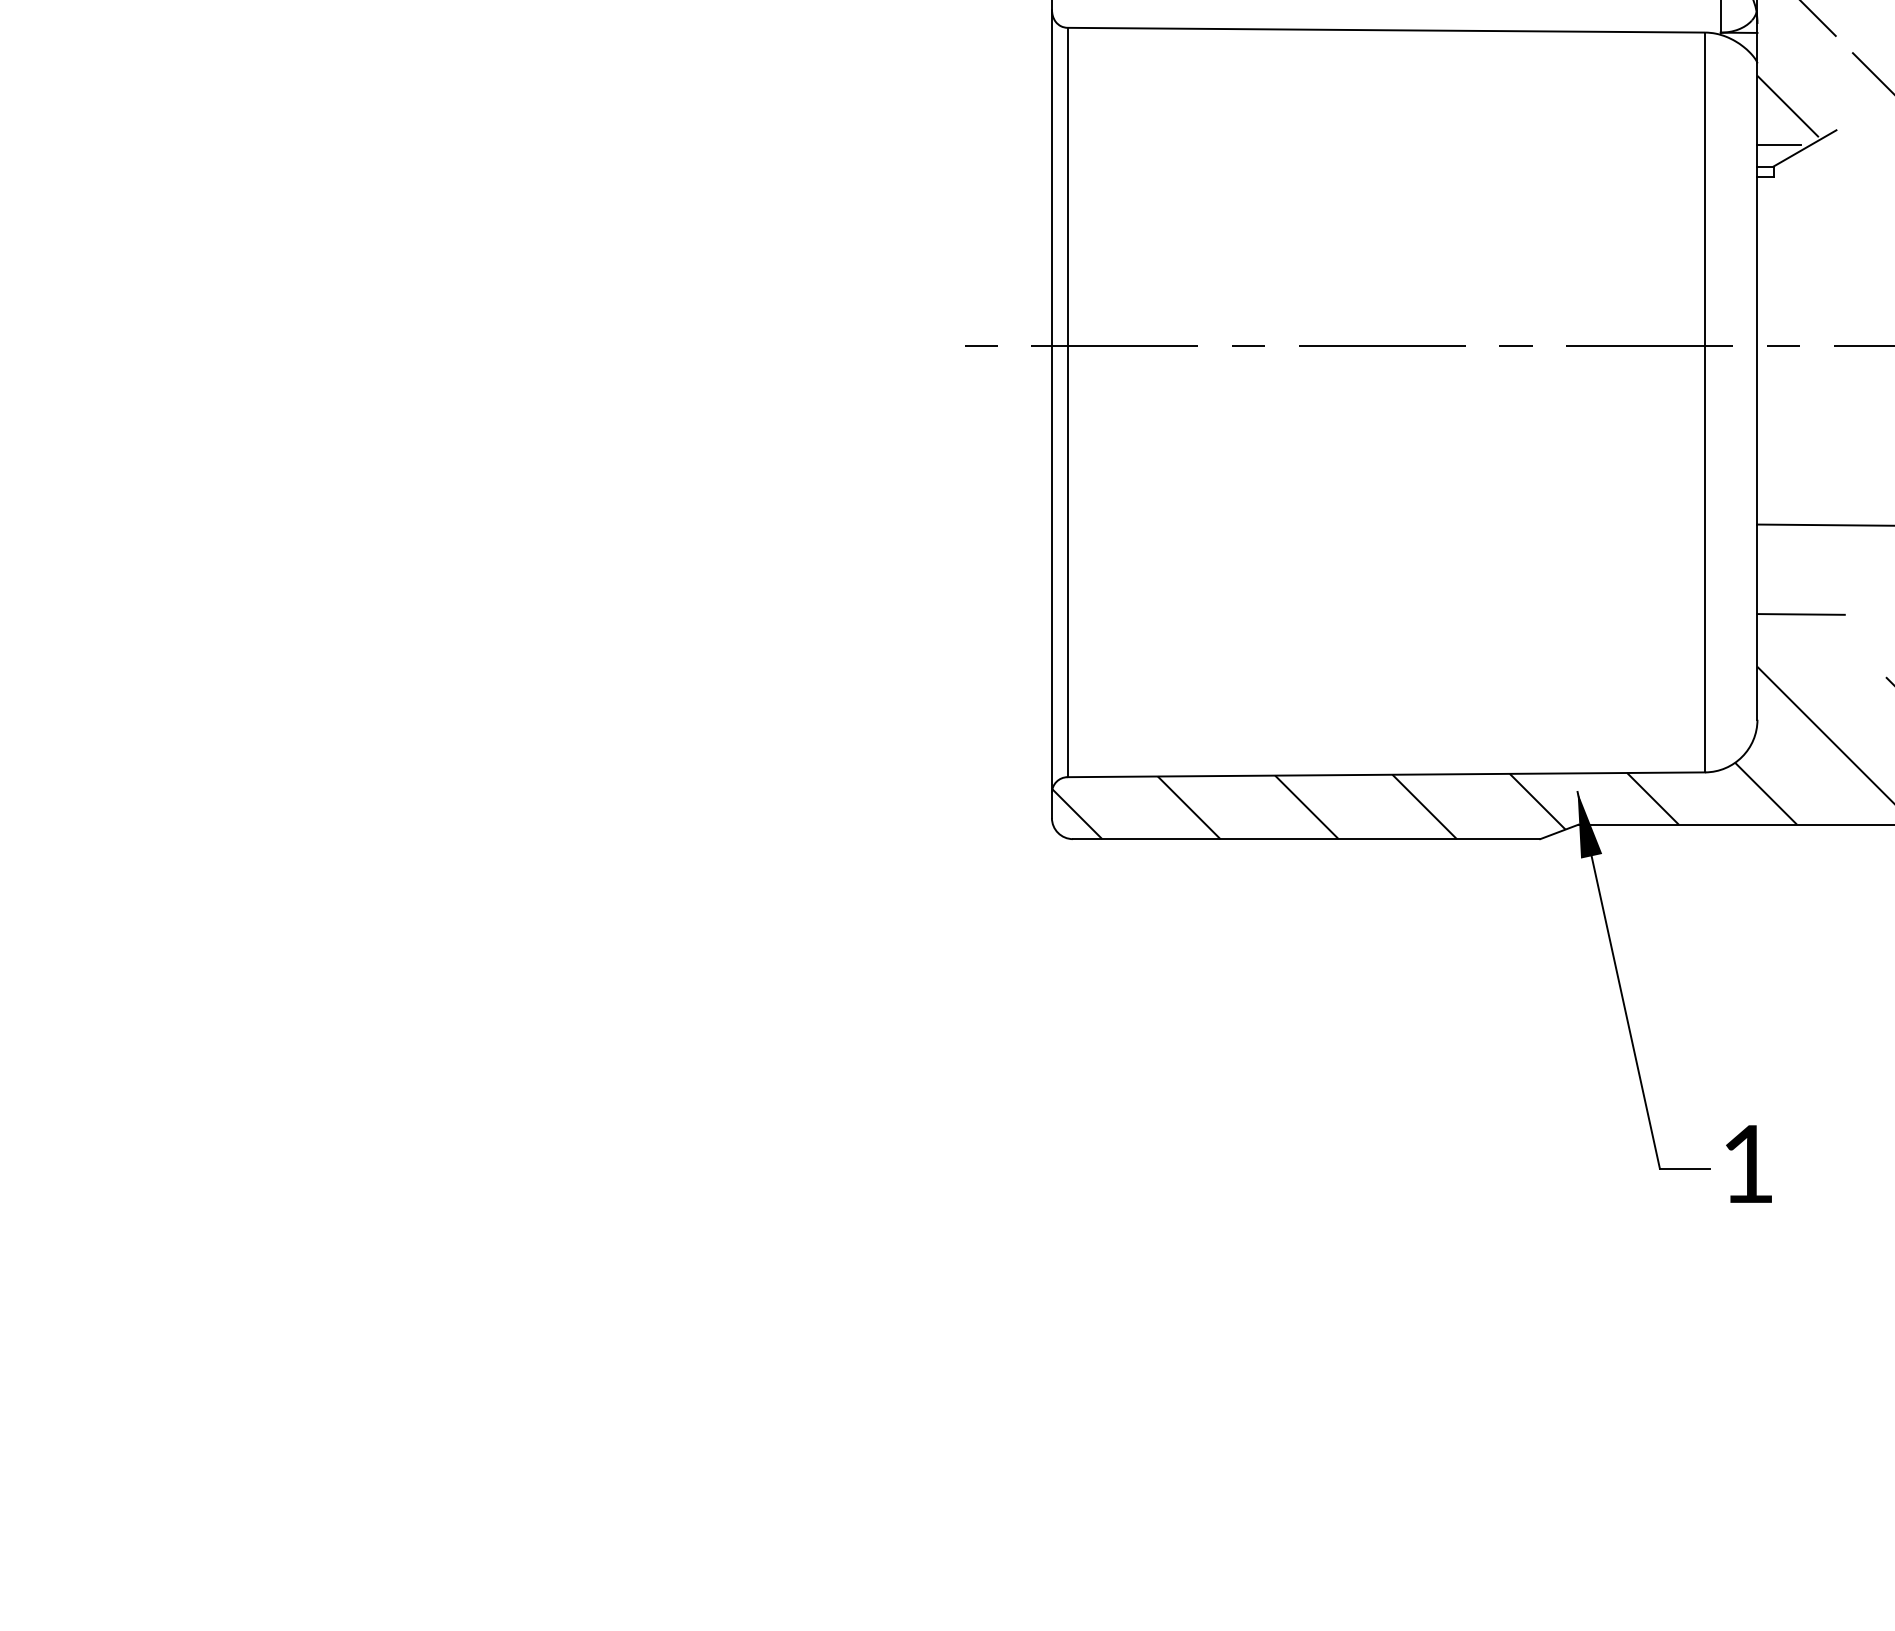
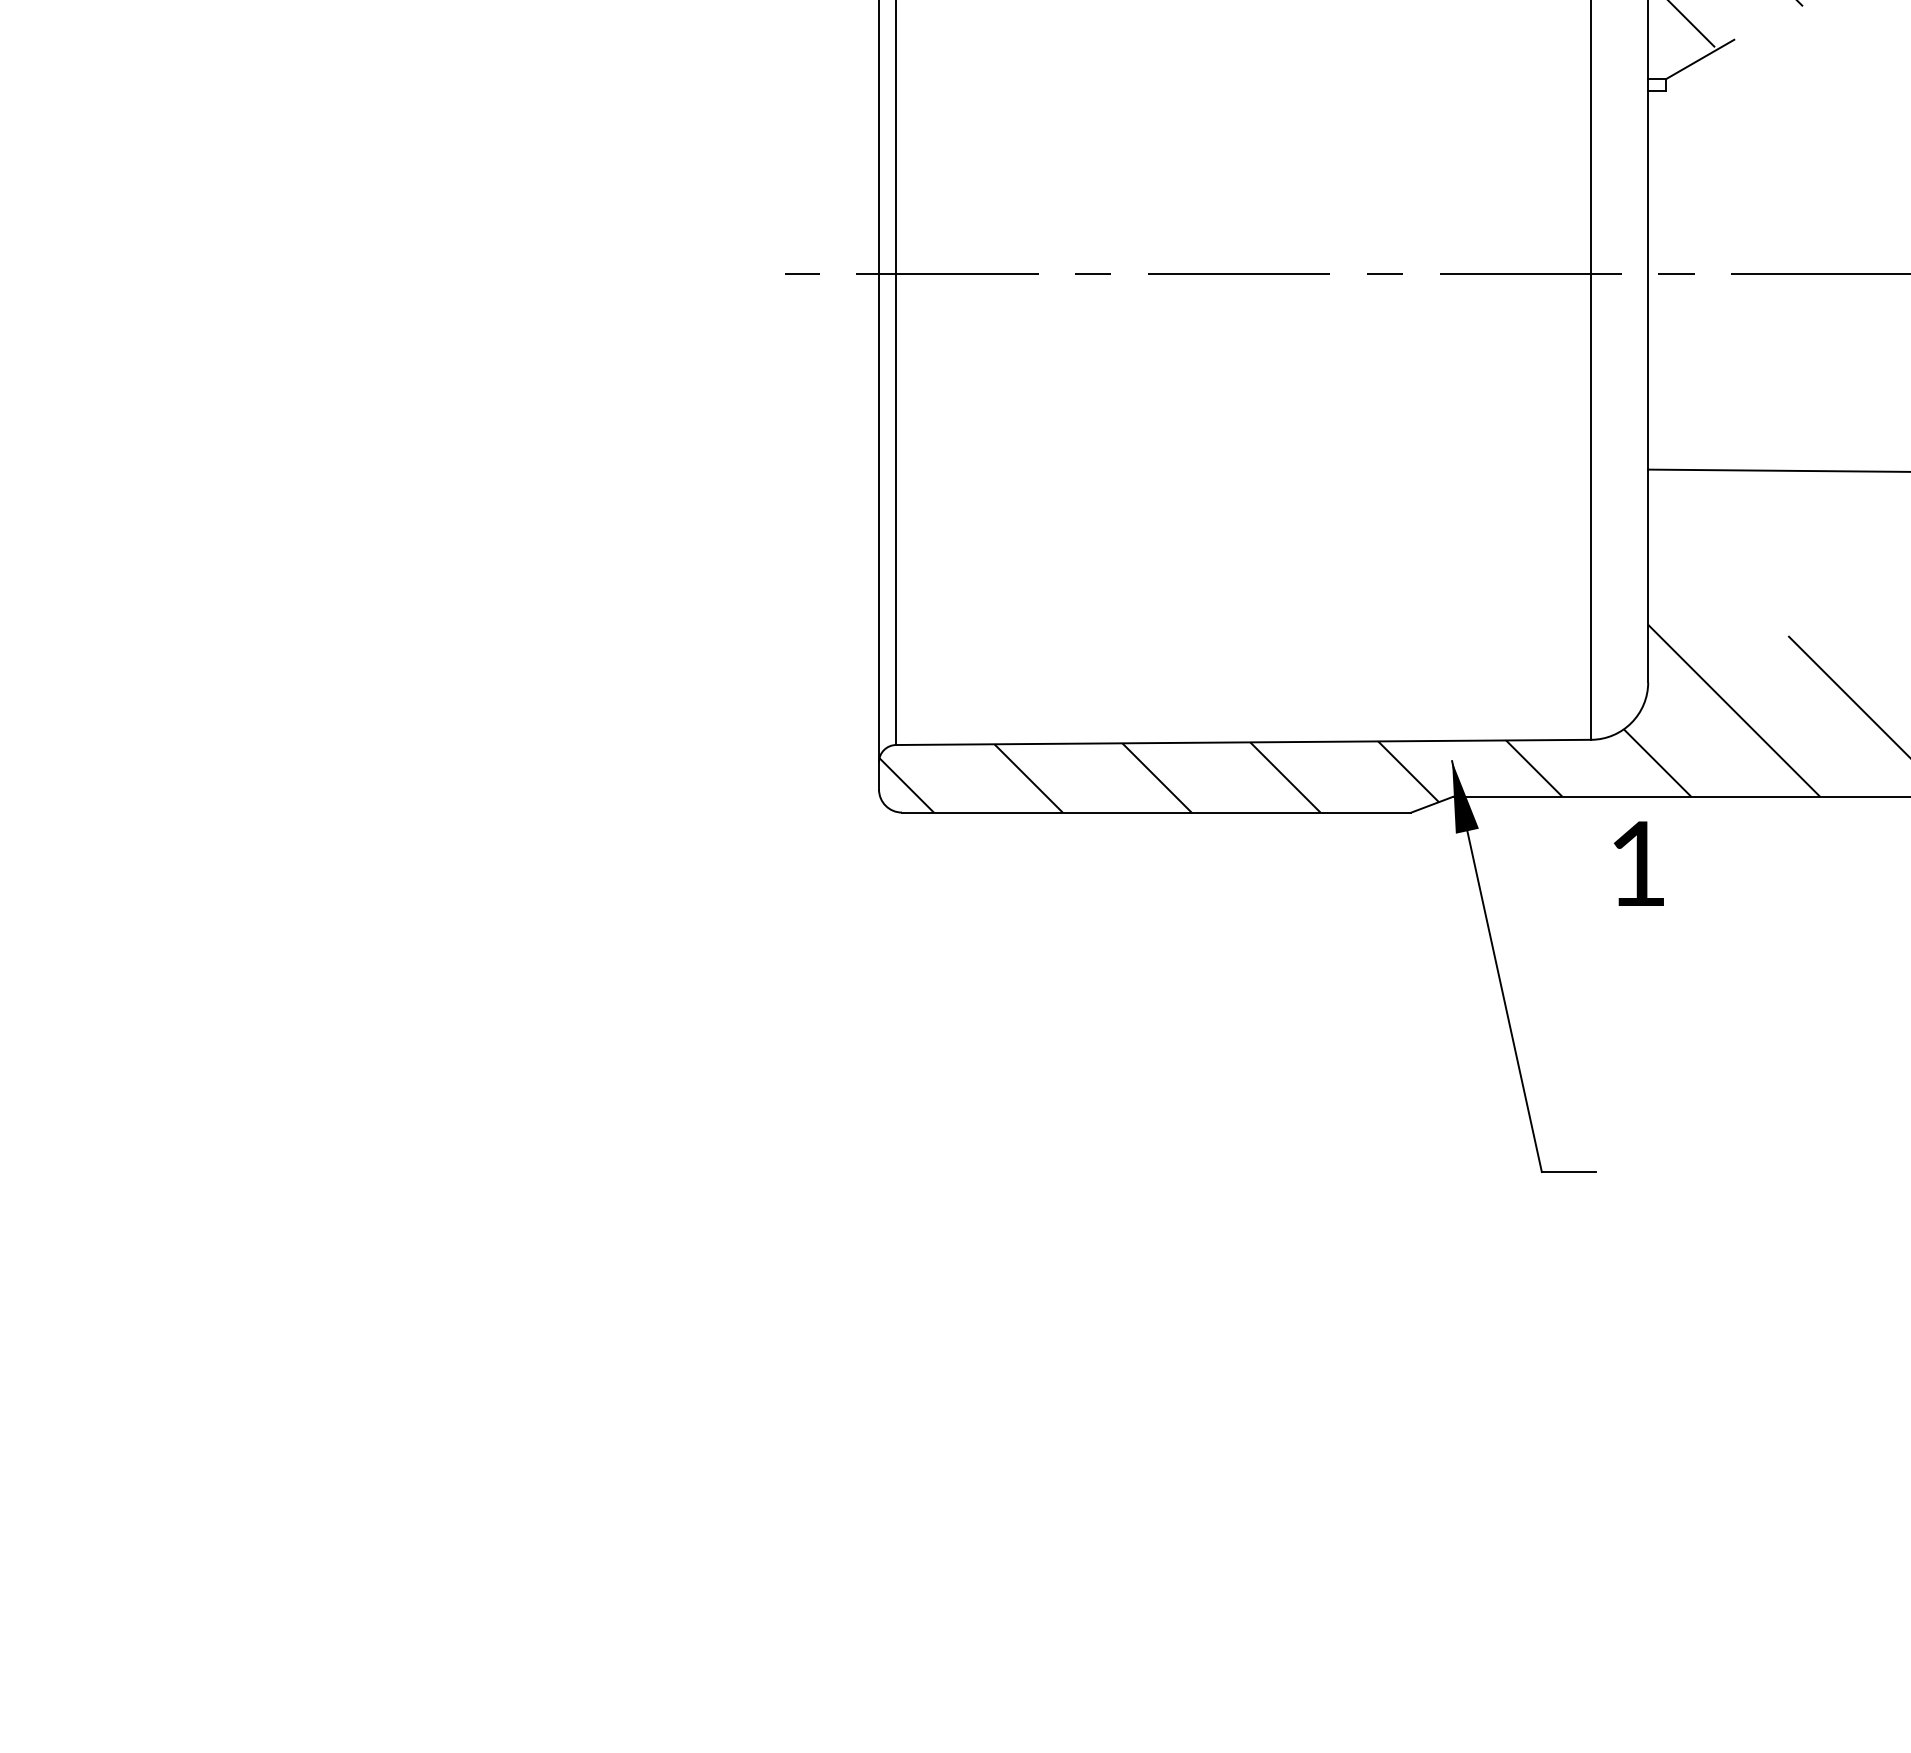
line: (1779, 145) -> (1672, 56), removed
line: (1800, 614) -> (1695, 567), removed
text: (1748, 1163) -> (1638, 863), moved

